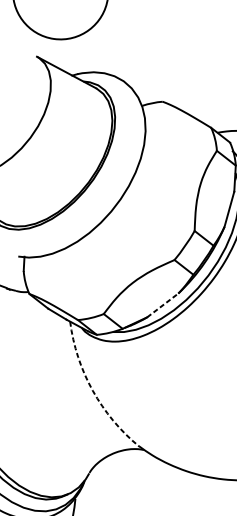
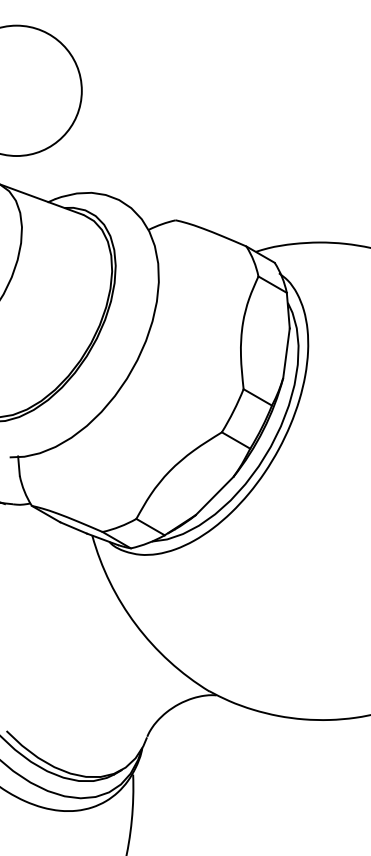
line: (162, 305) -> (214, 496), dashed -> solid
arc: (93, 390) -> (136, 624), dashed -> solid

